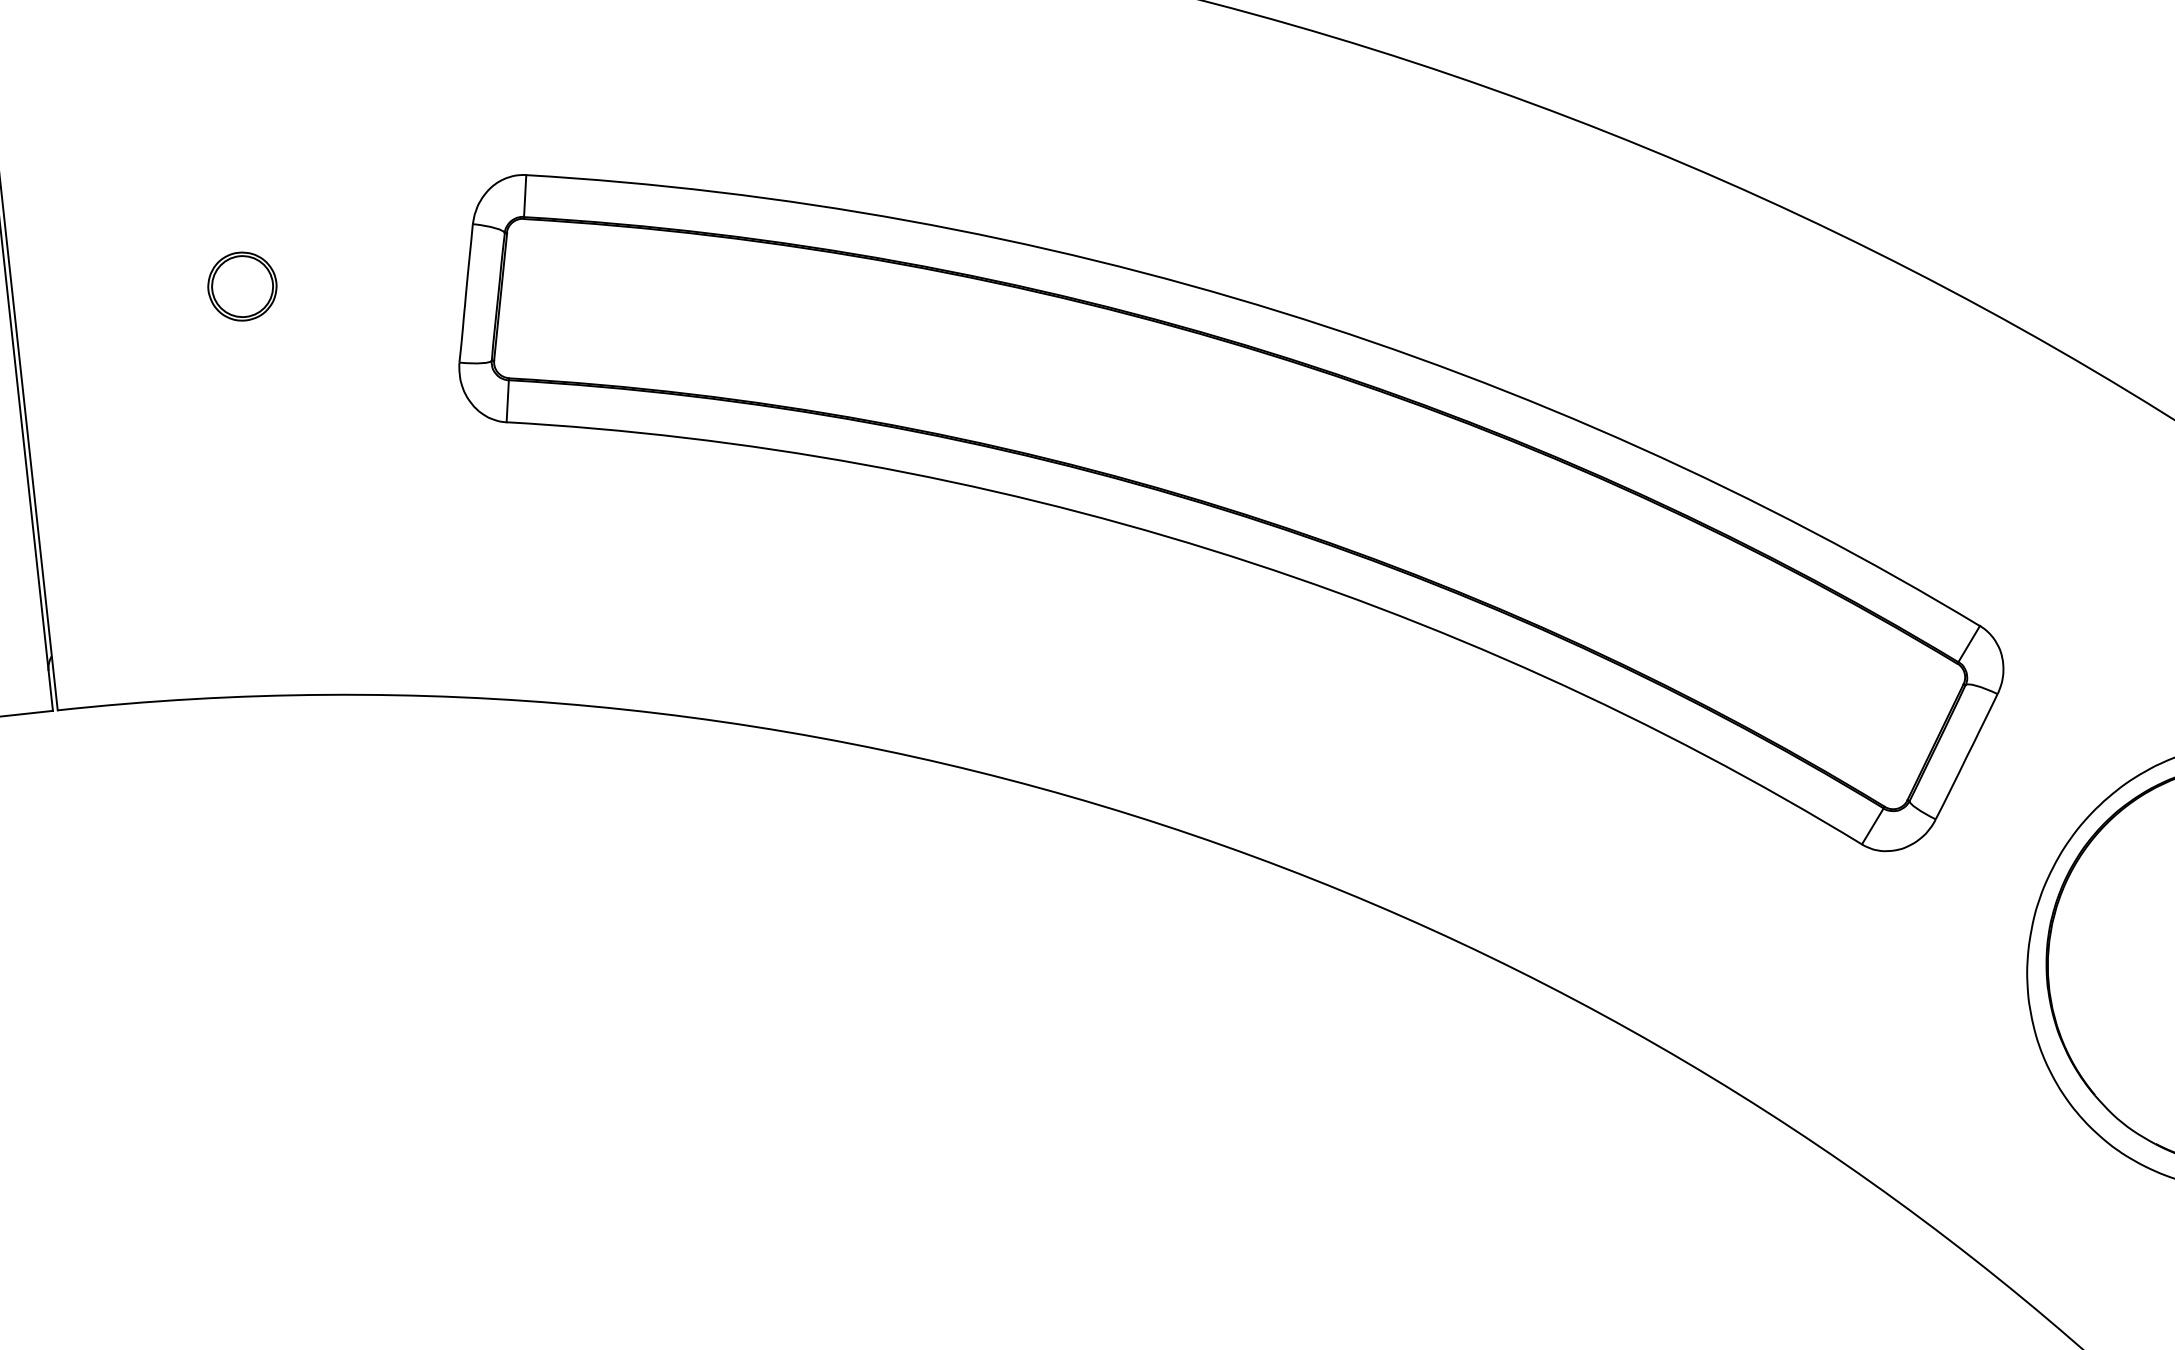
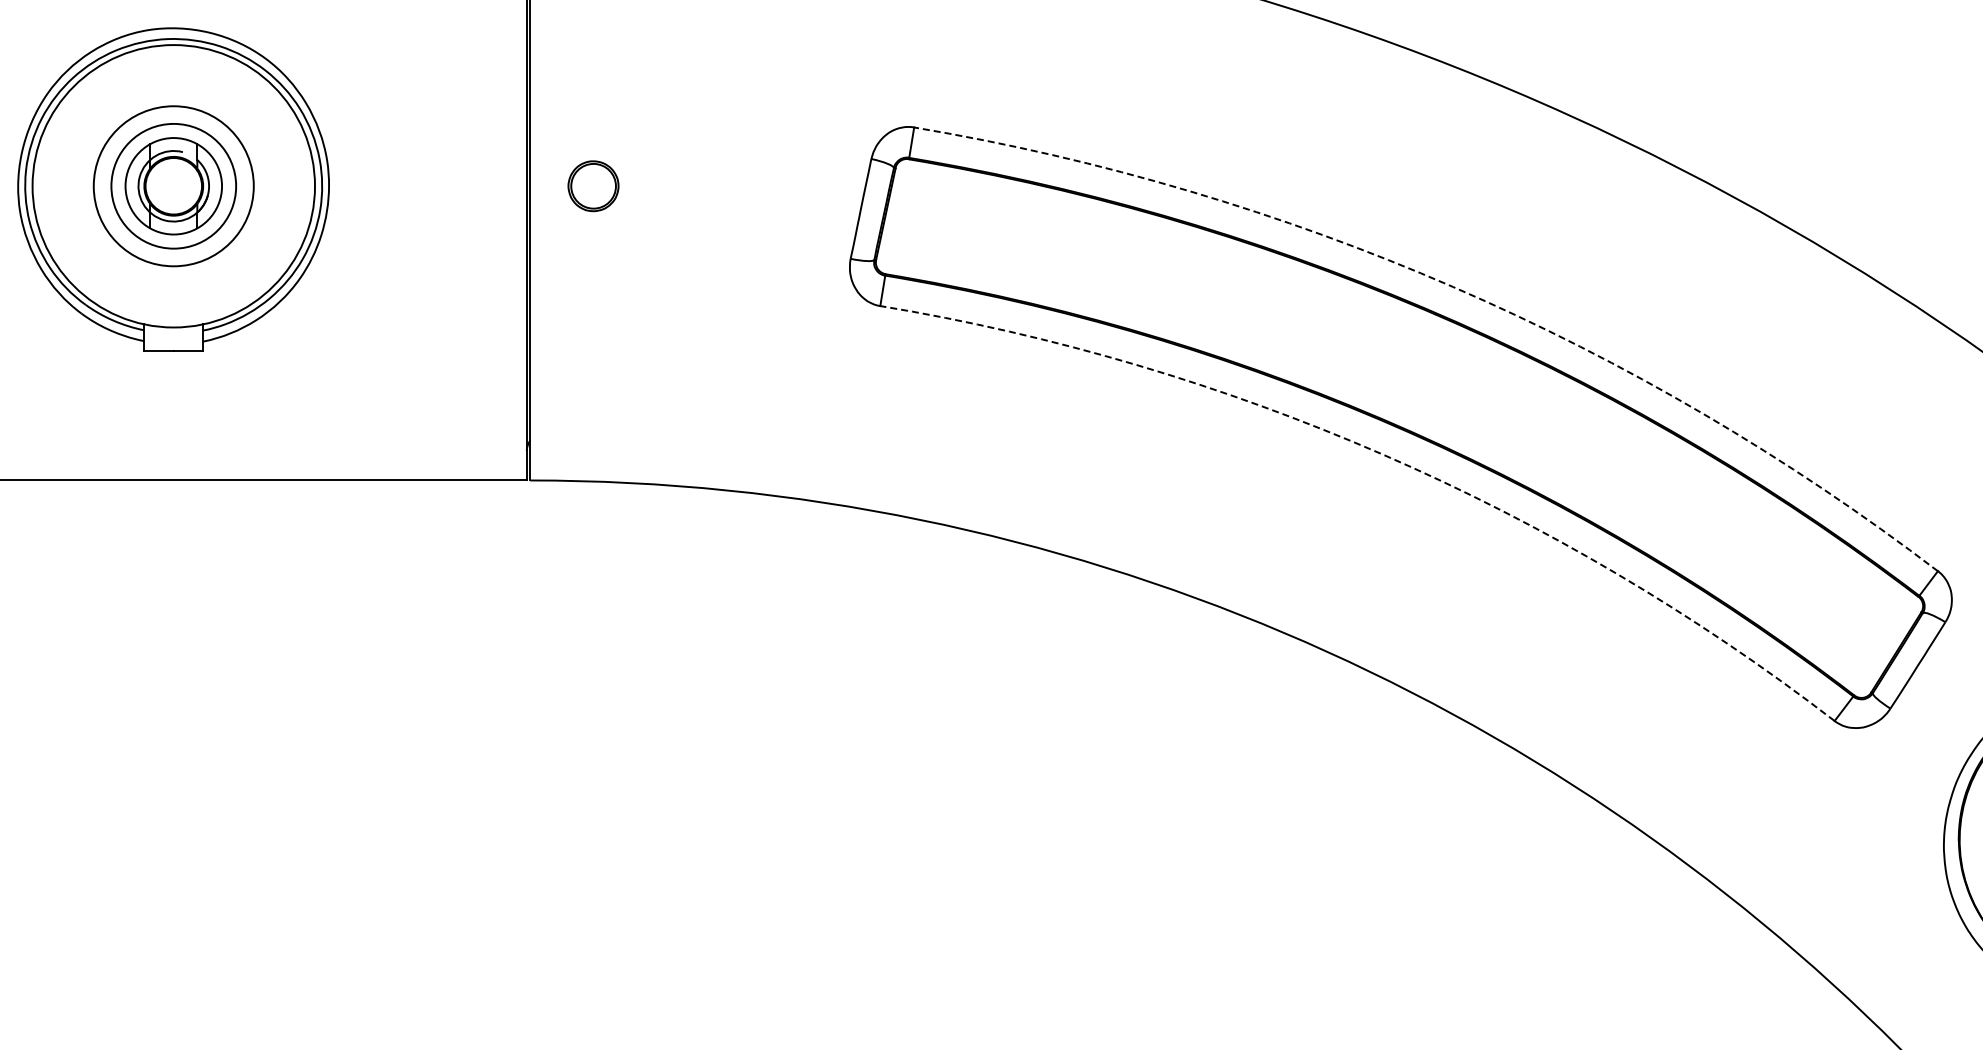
part: (242, 286) -> (593, 186), moved
arc: (1281, 312) -> (1453, 287), solid -> dashed
arc: (1210, 549) -> (1383, 454), solid -> dashed

